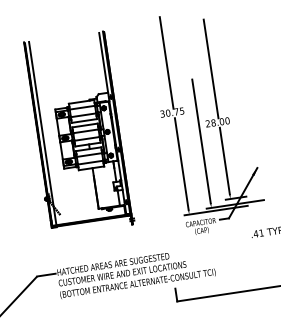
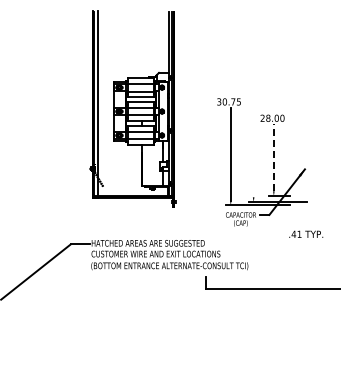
line: (166, 62) -> (230, 51), removed
line: (210, 68) -> (273, 64), removed
line: (201, 141) -> (253, 134), removed
line: (224, 160) -> (273, 157), solid -> dashed

